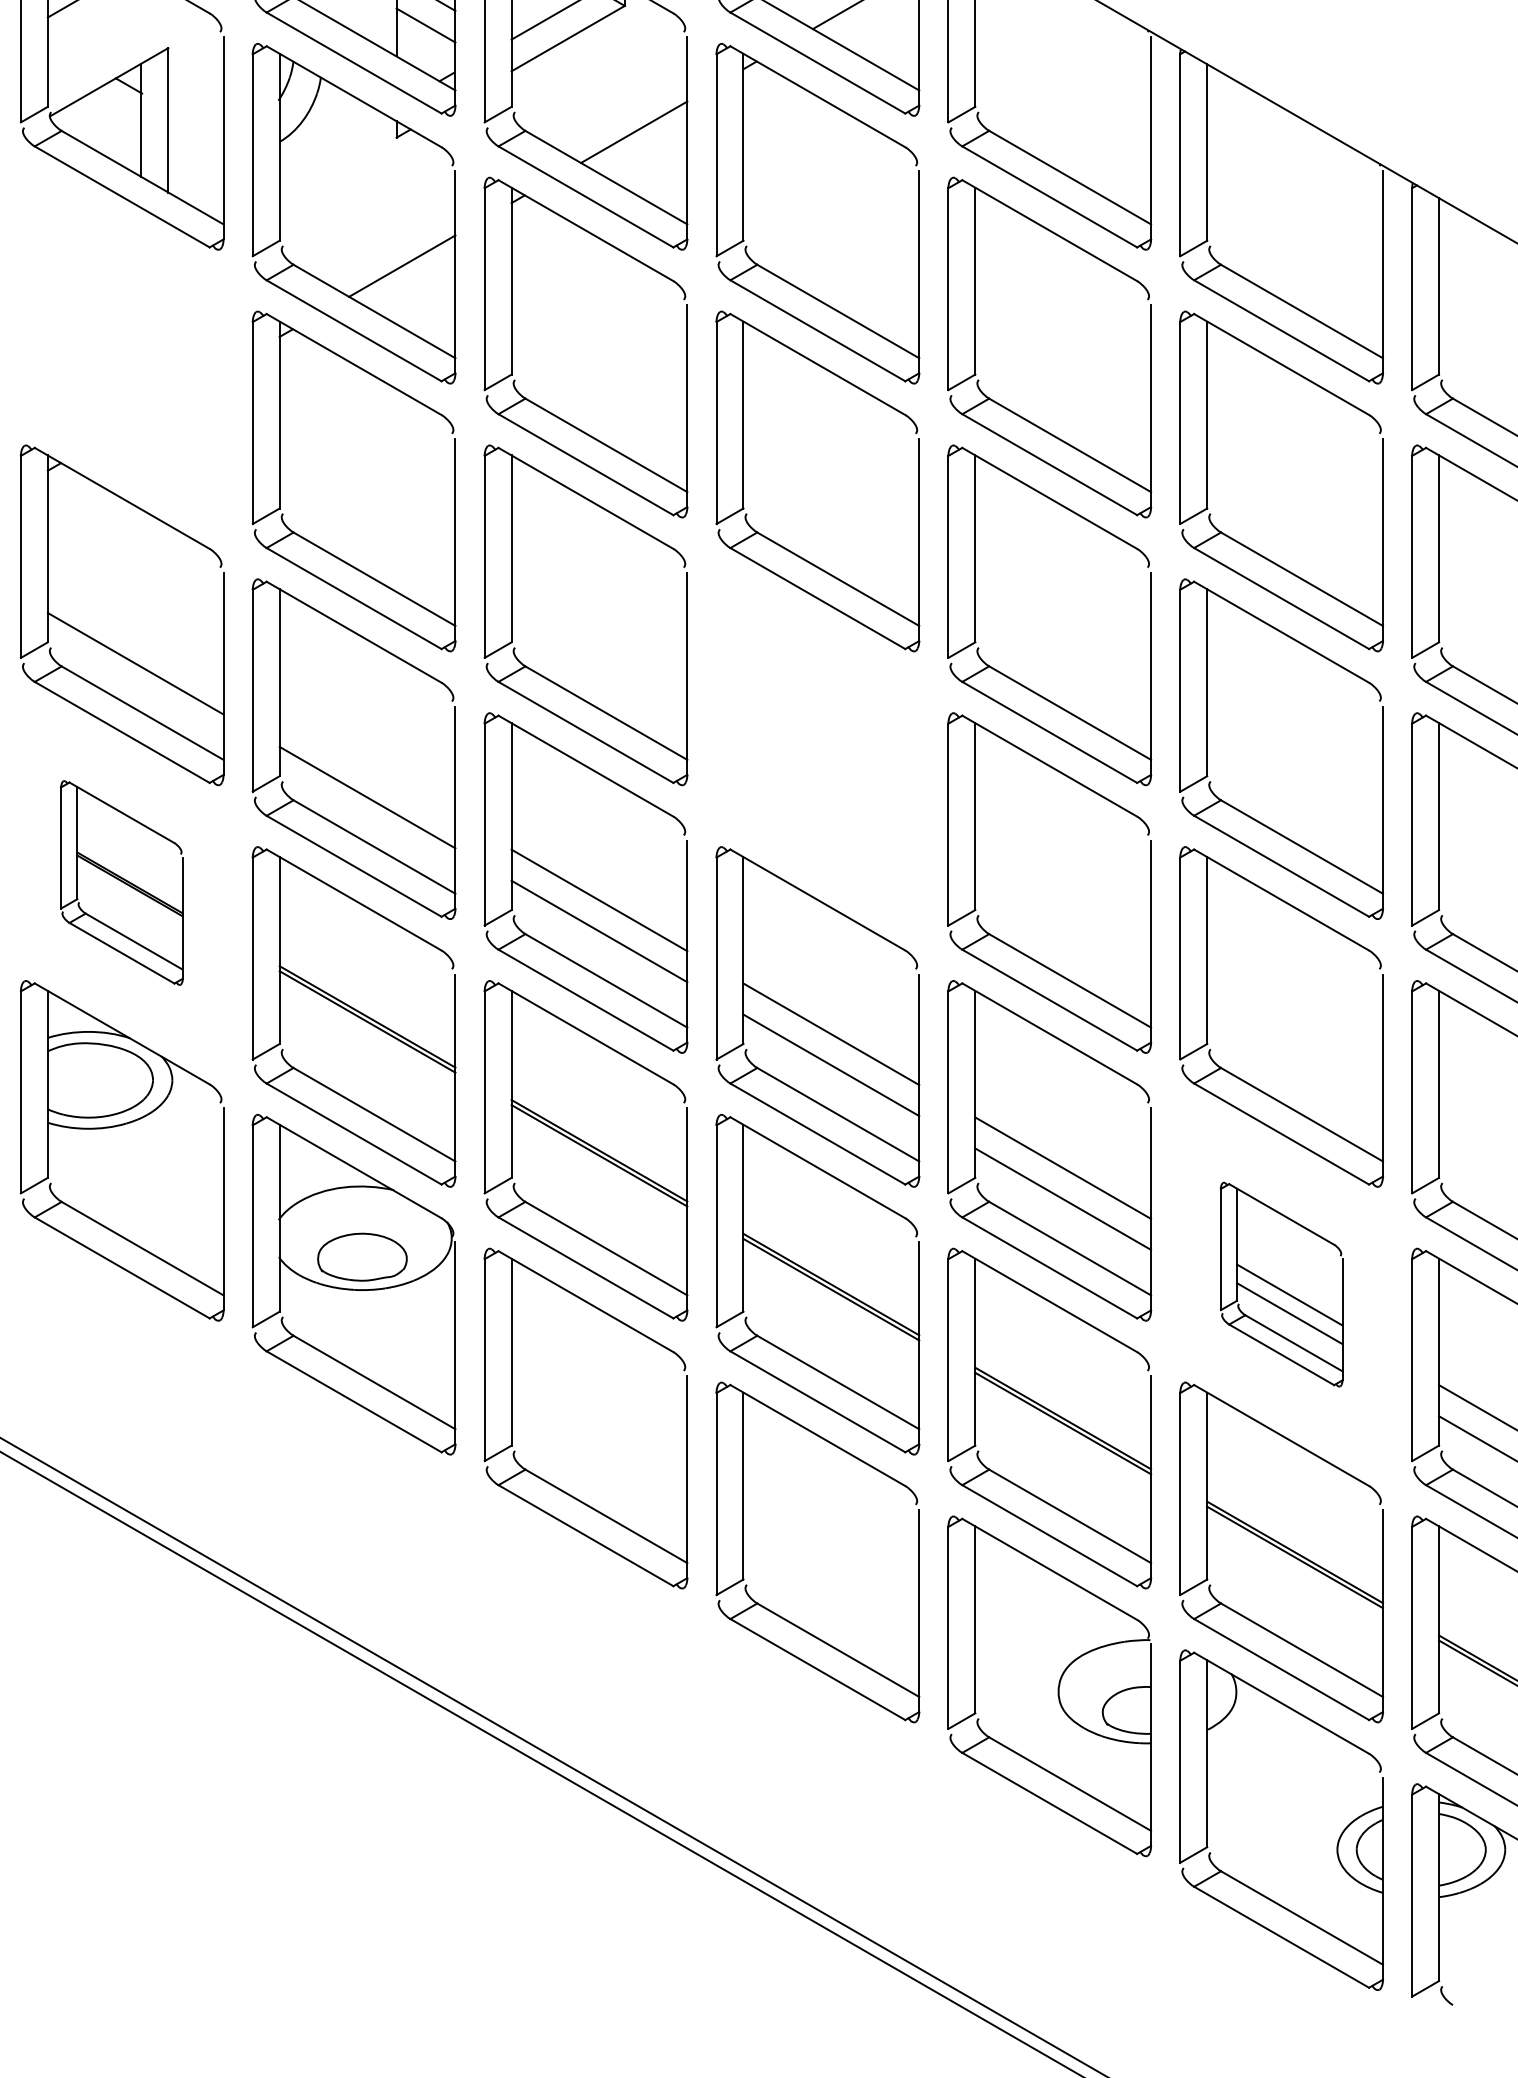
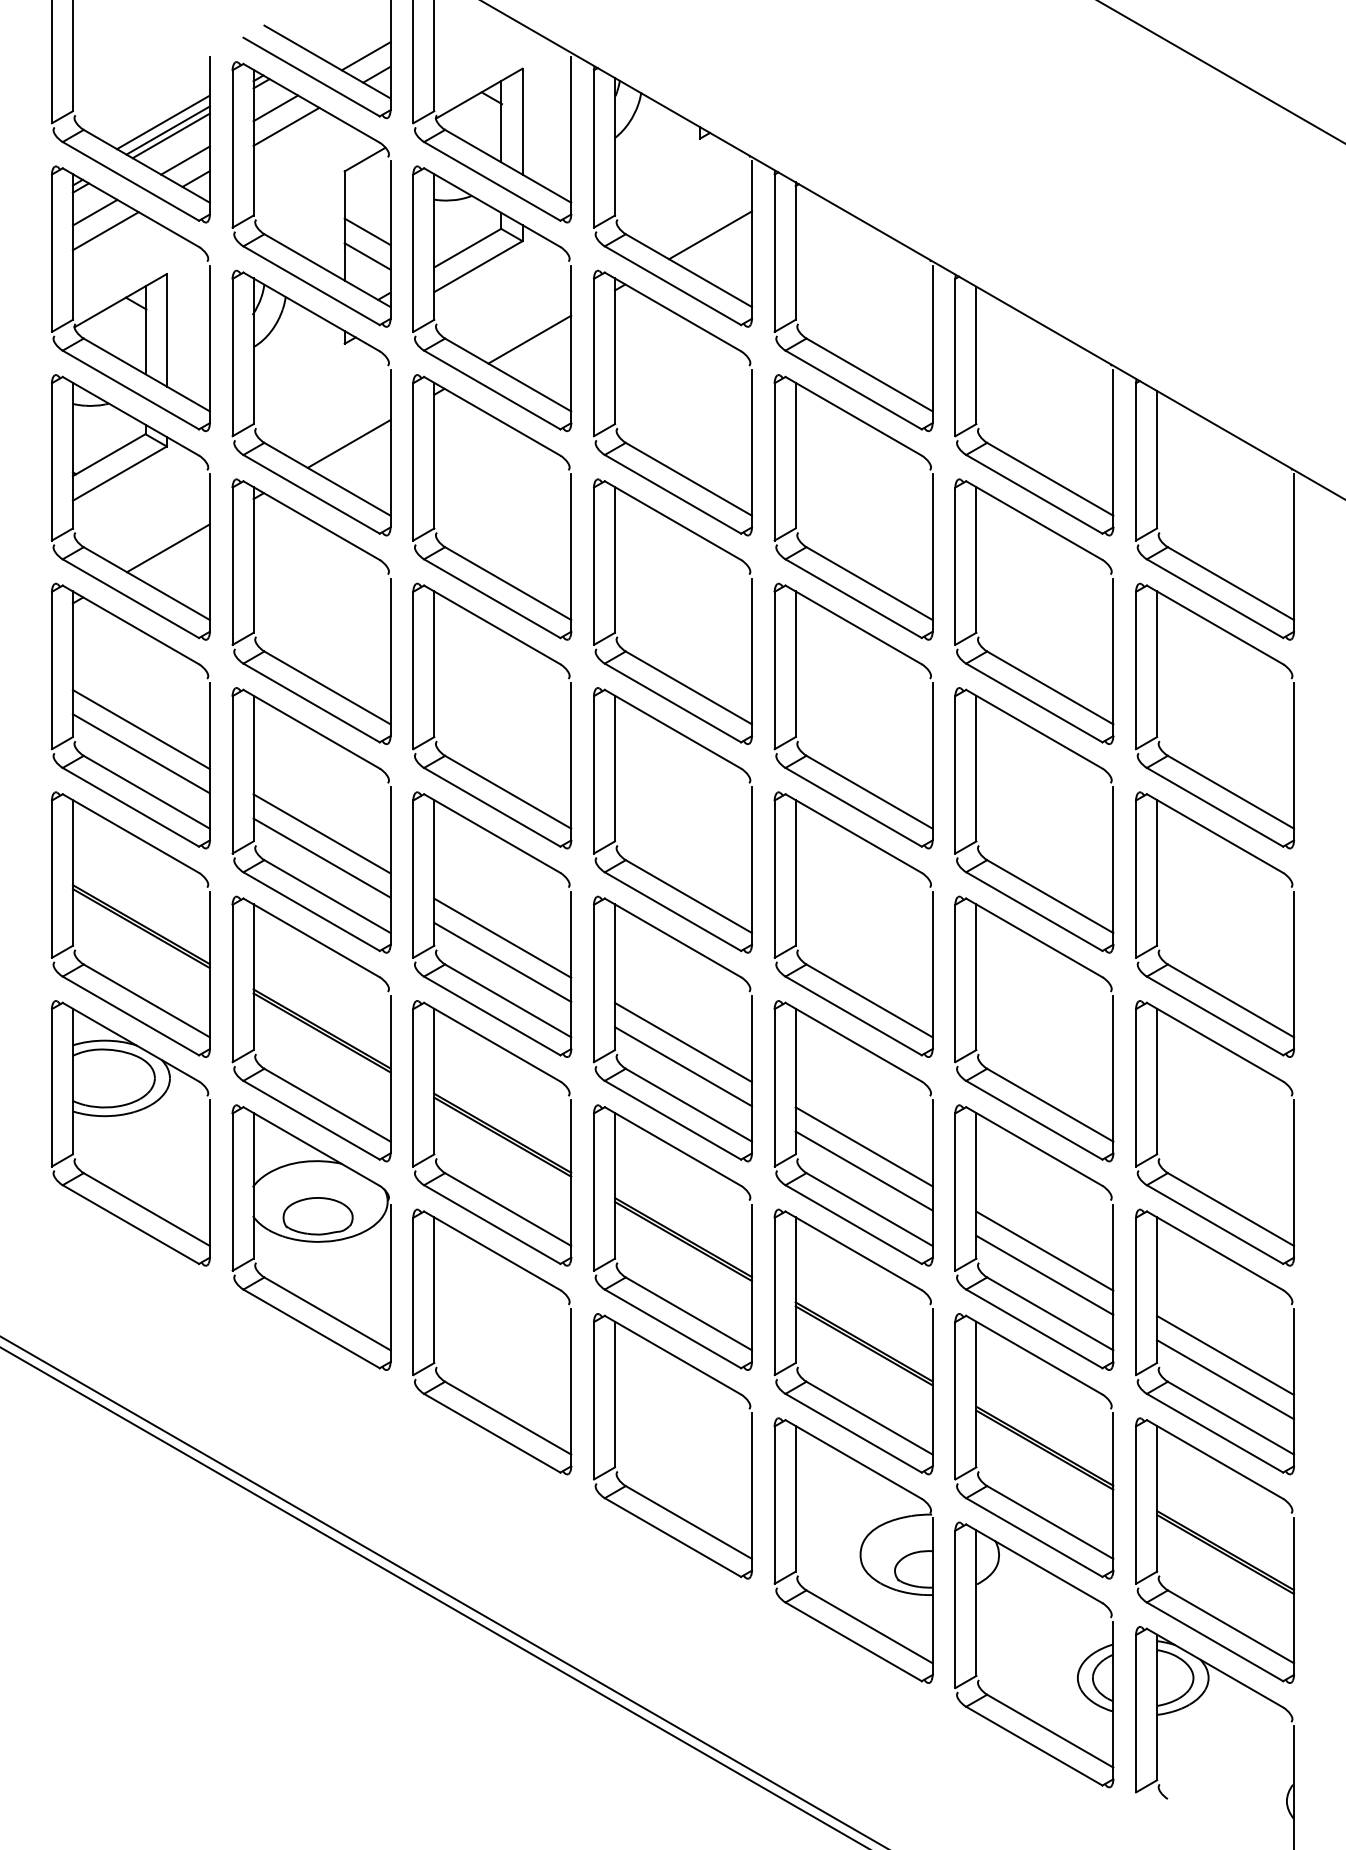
part: (102, 309) -> (115, 477), added
line: (134, 632) -> (140, 729), added
line: (366, 766) -> (321, 833), added
part: (781, 812) -> (644, 869), added
part: (121, 882) -> (130, 924), size x1.67
part: (1281, 1284) -> (1034, 1237), size x1.67

